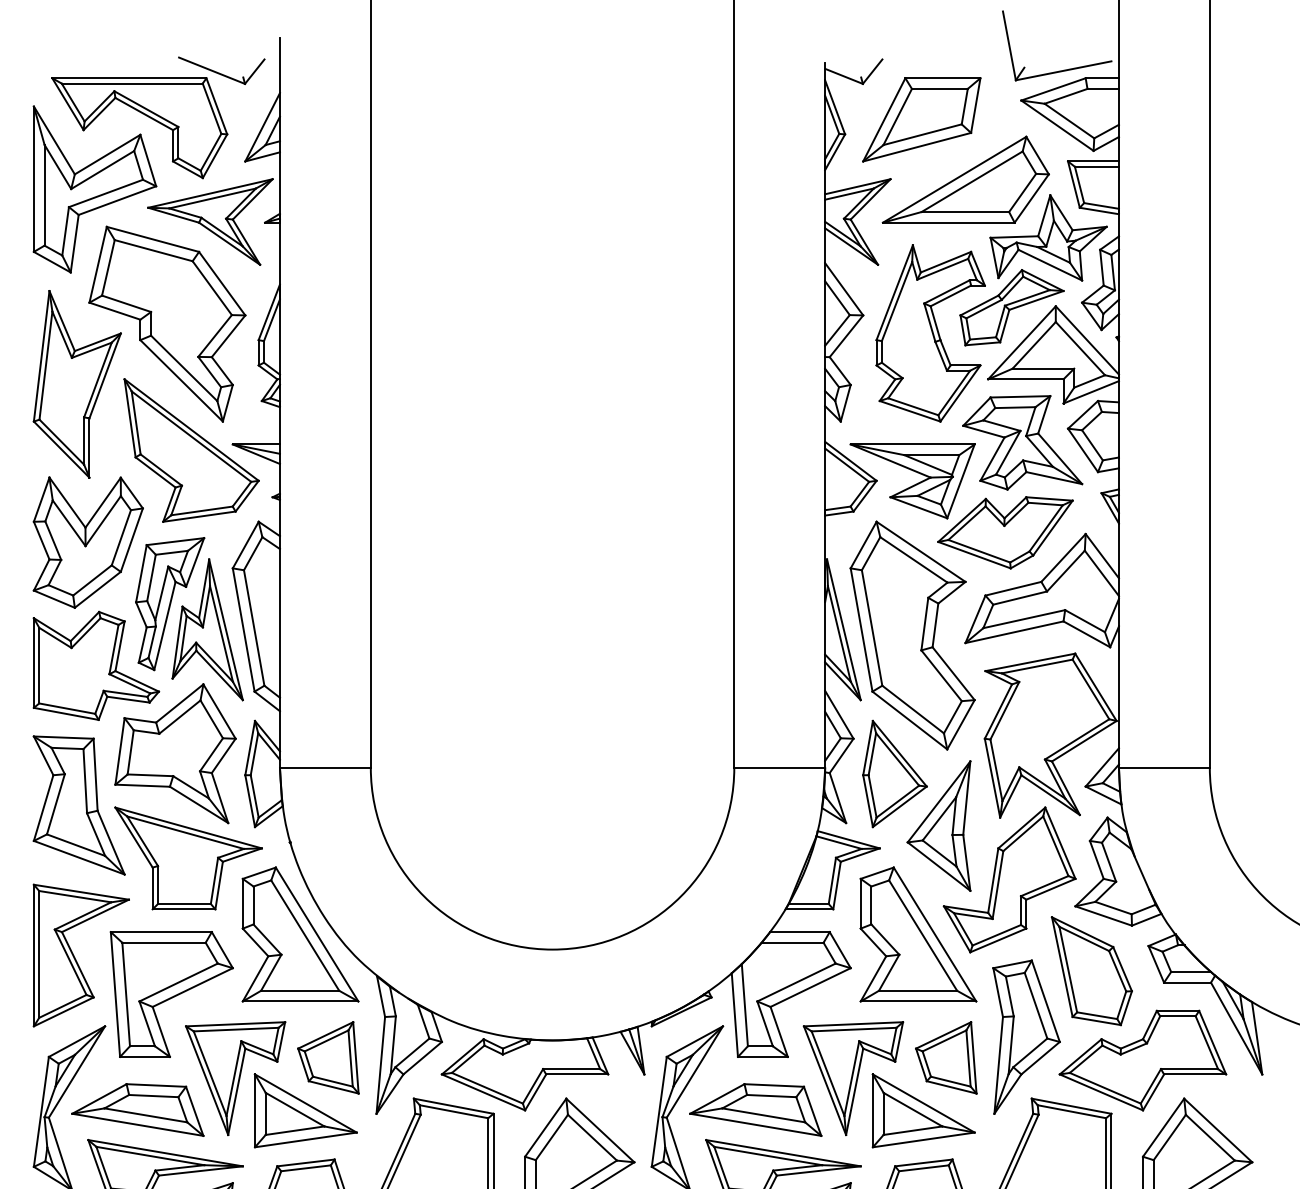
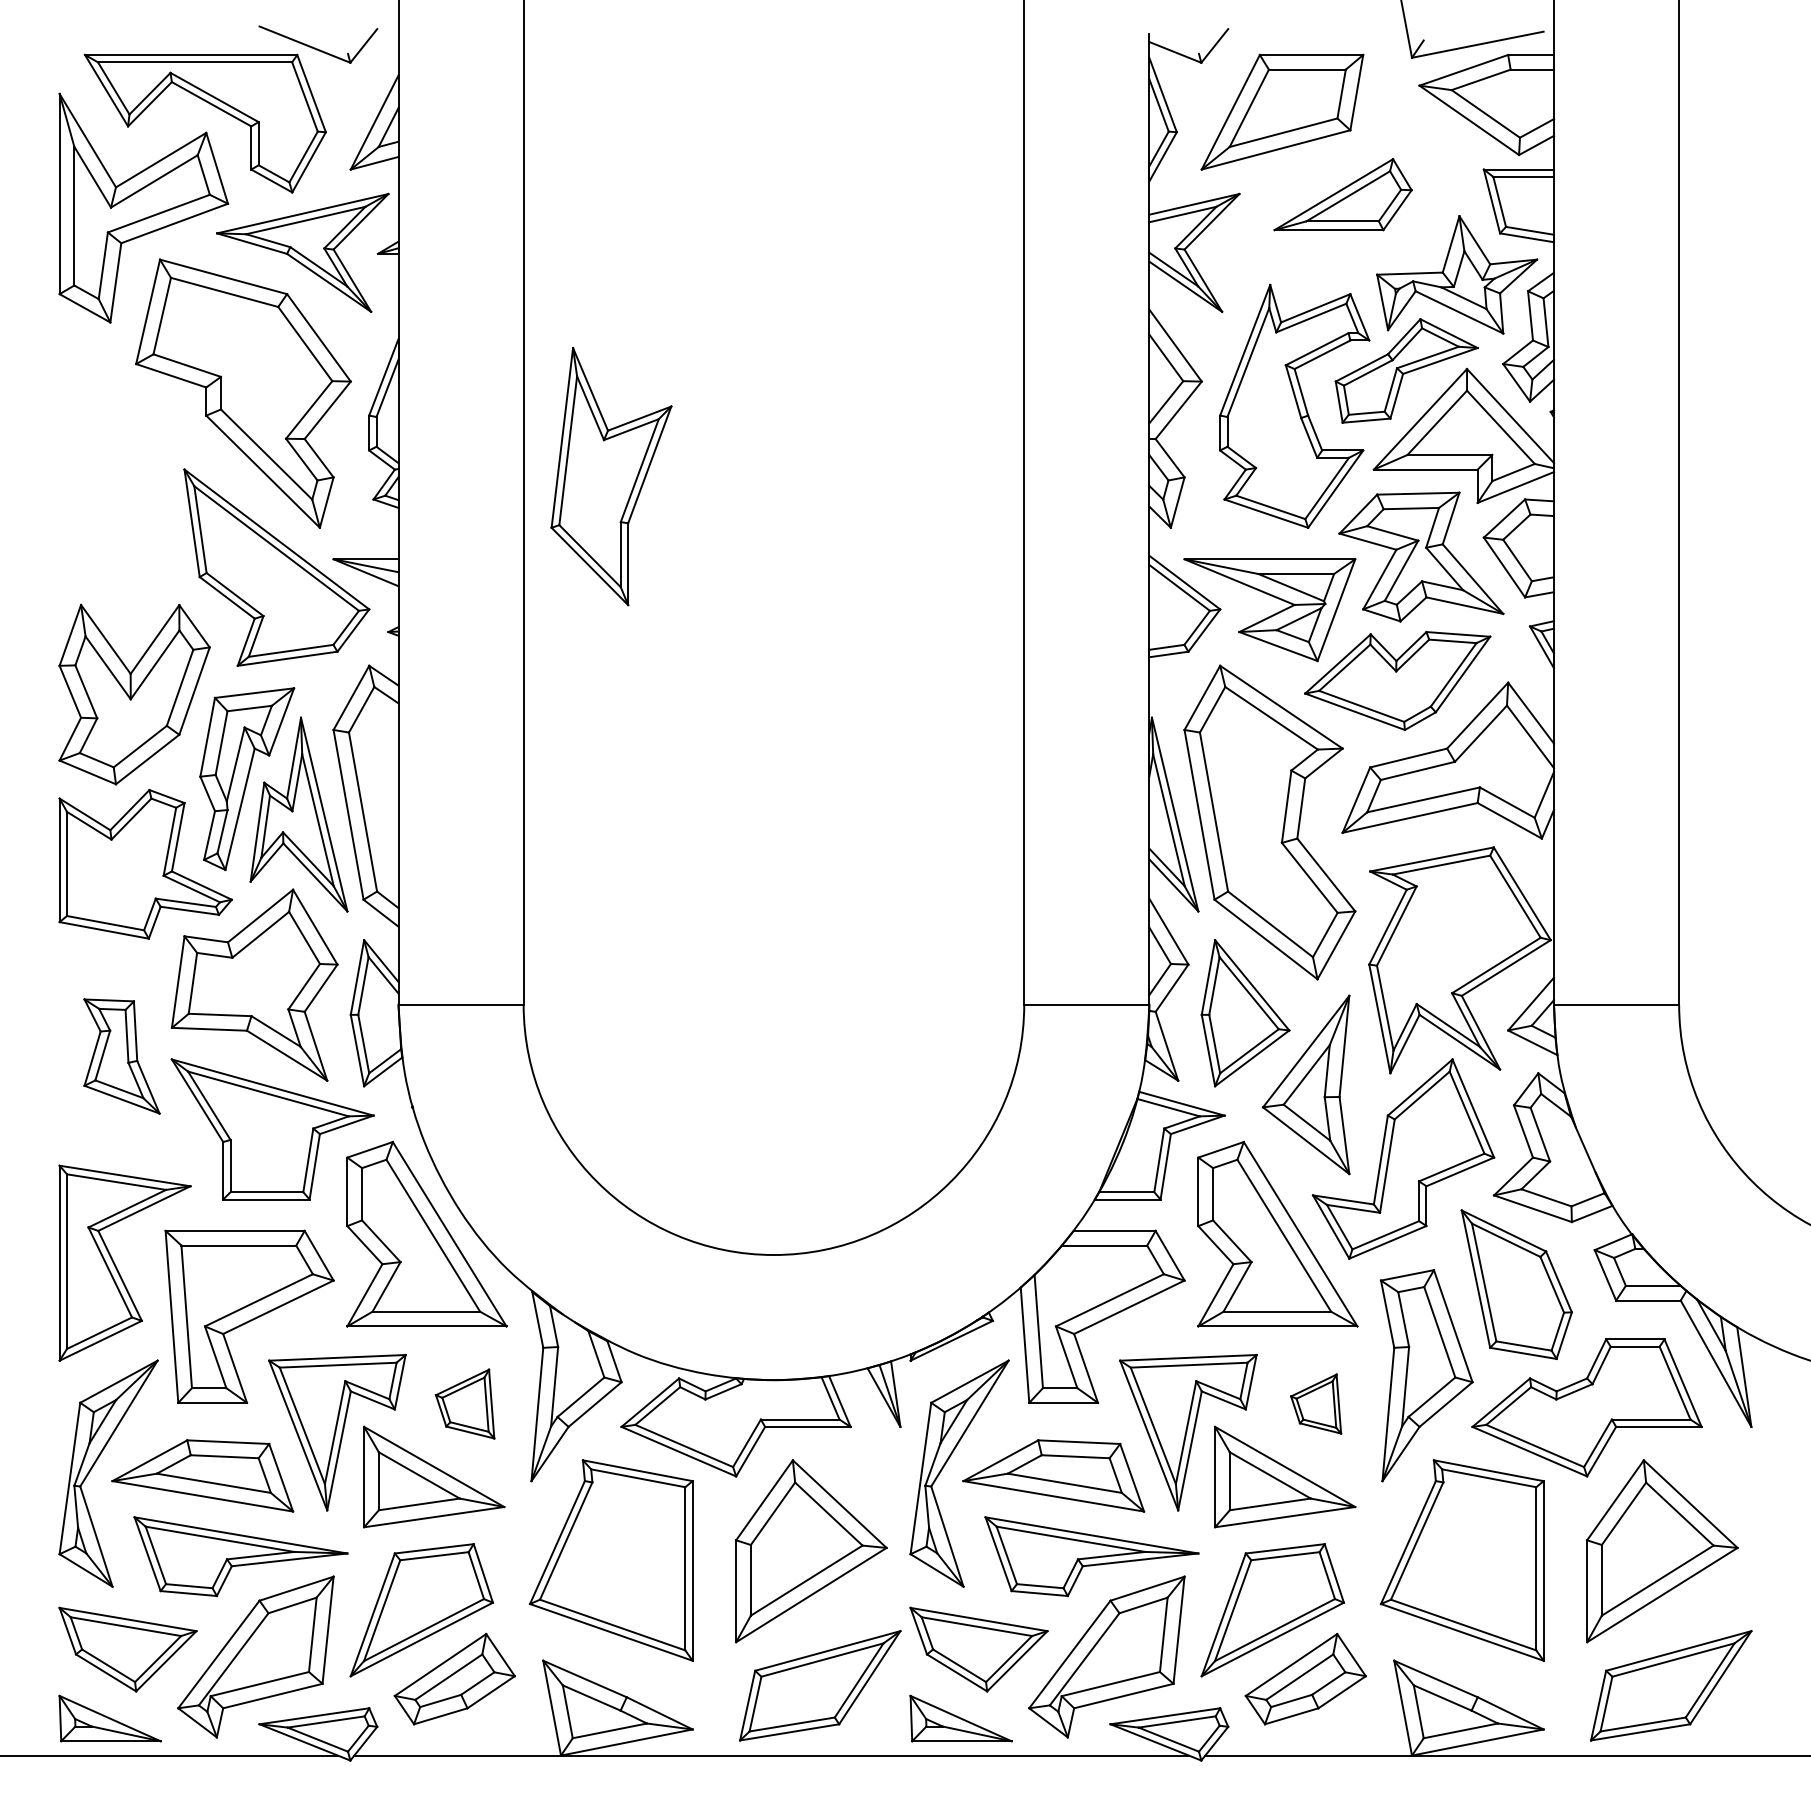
part: (965, 179) -> (1342, 194), size x0.6
part: (77, 384) -> (611, 476), moved
part: (78, 805) -> (121, 1056), size x0.6
part: (327, 1057) -> (464, 1403), size x0.7
part: (945, 1057) -> (1315, 1403), size x0.6

